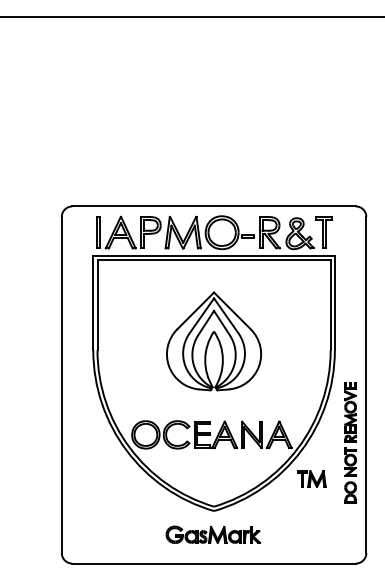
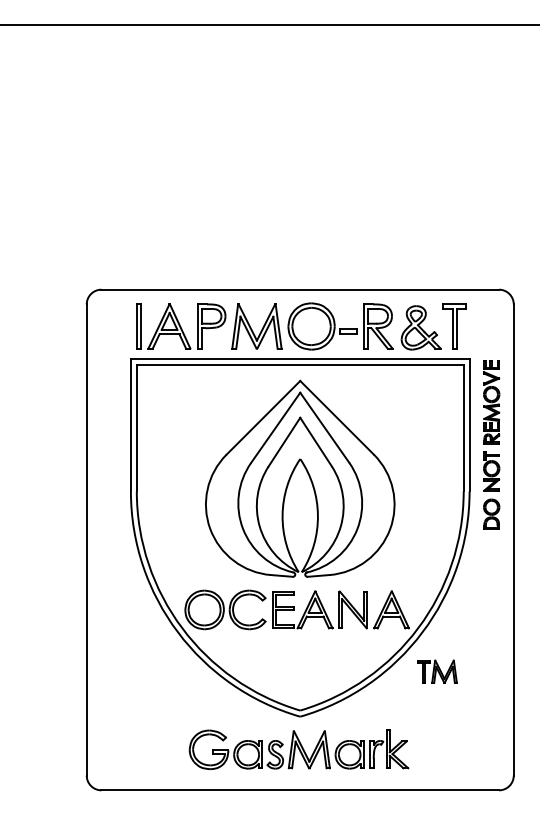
part: (213, 341) -> (299, 479), size x1.43
part: (350, 442) -> (491, 443), moved
part: (213, 534) -> (299, 749), size x1.67

